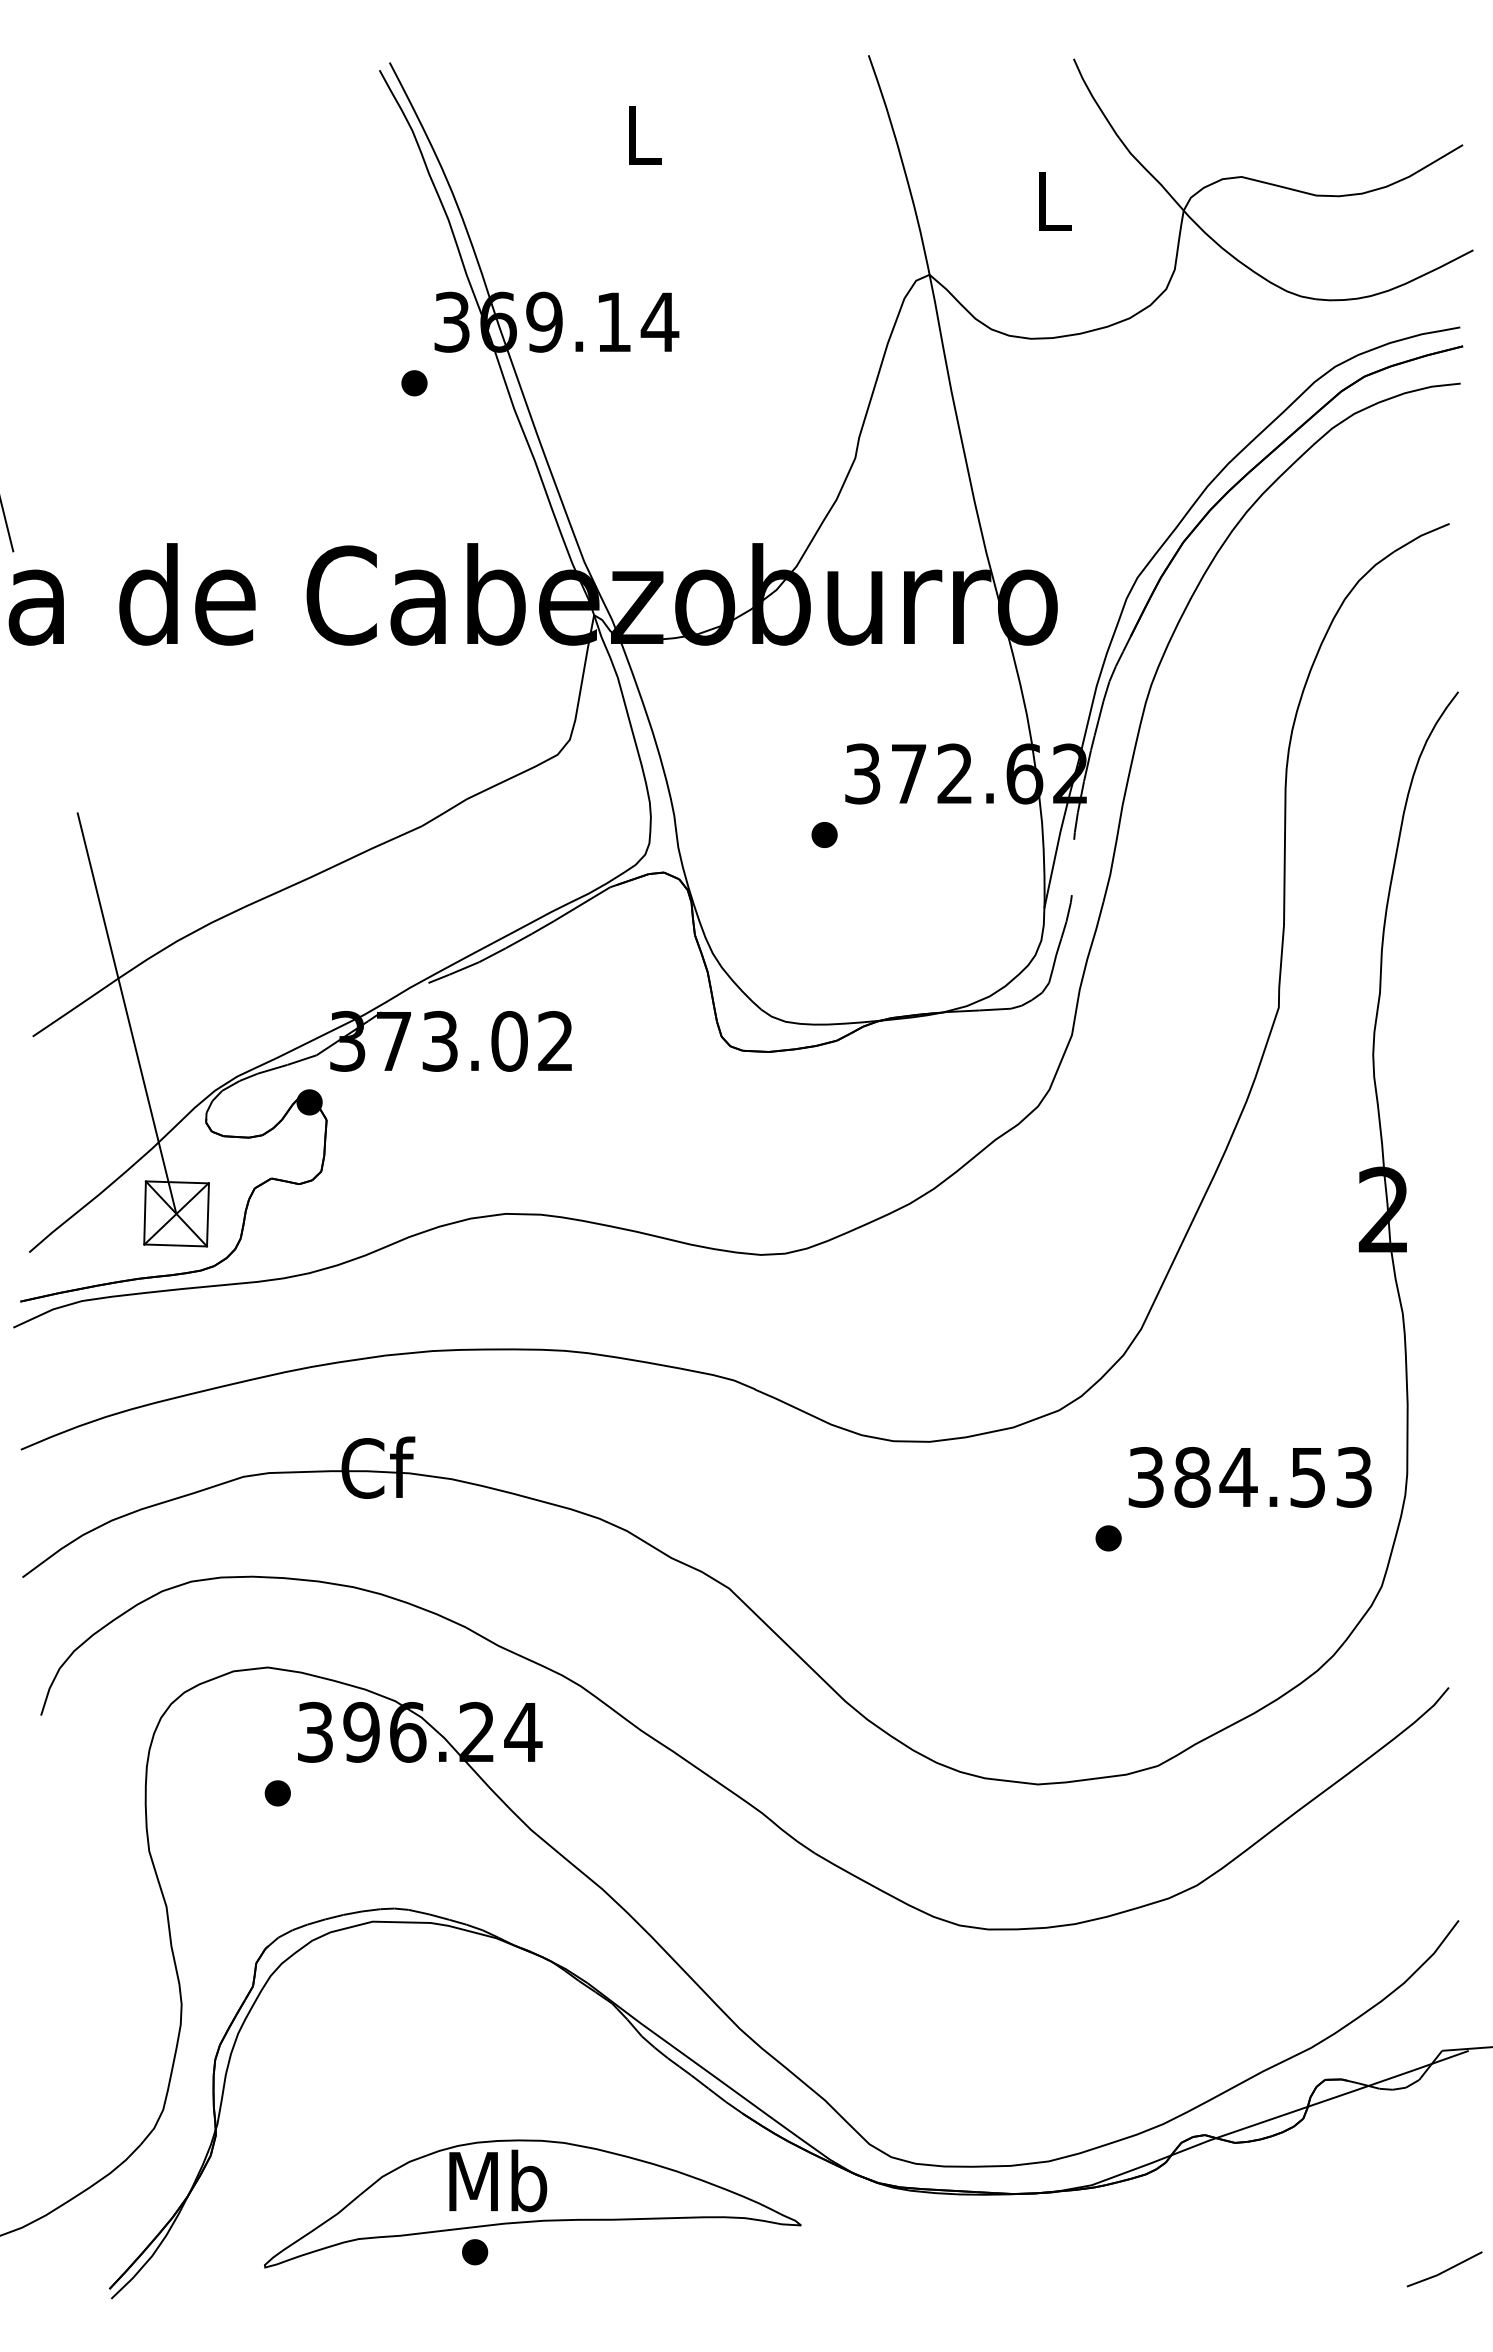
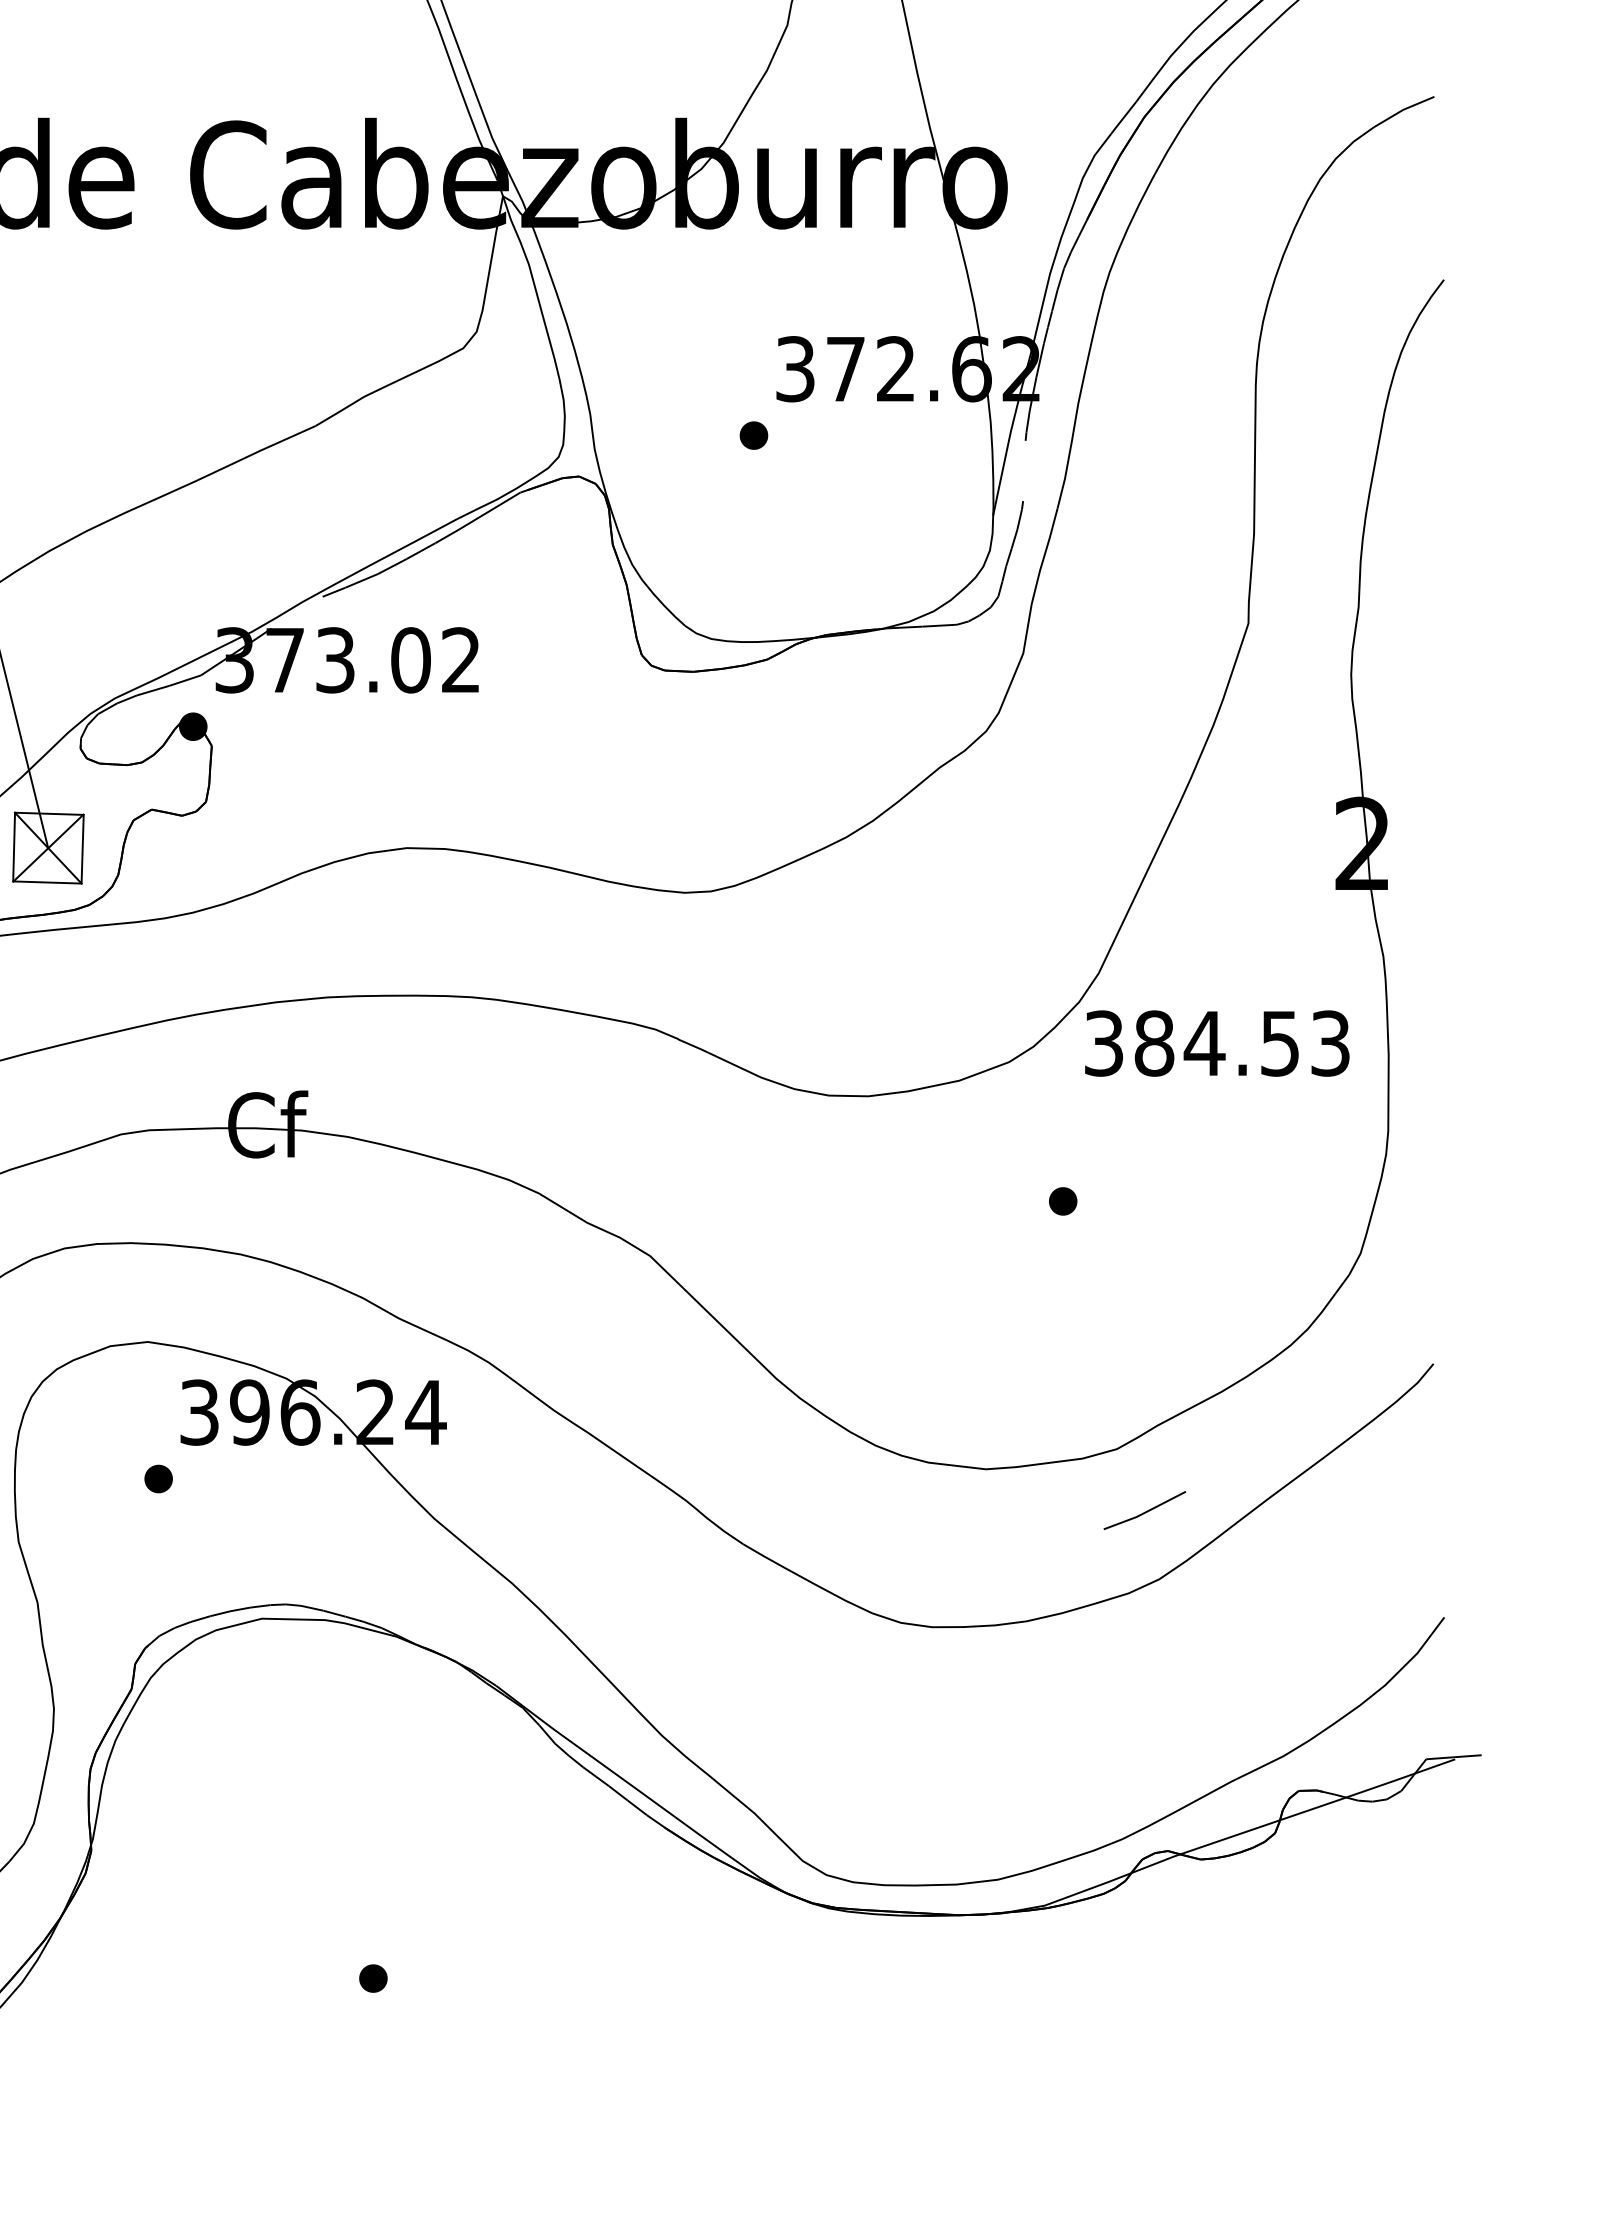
text: (1249, 1477) -> (1216, 1043), moved
part: (532, 2203) -> (435, 1925), removed
line: (1444, 2270) -> (1144, 1511), moved

